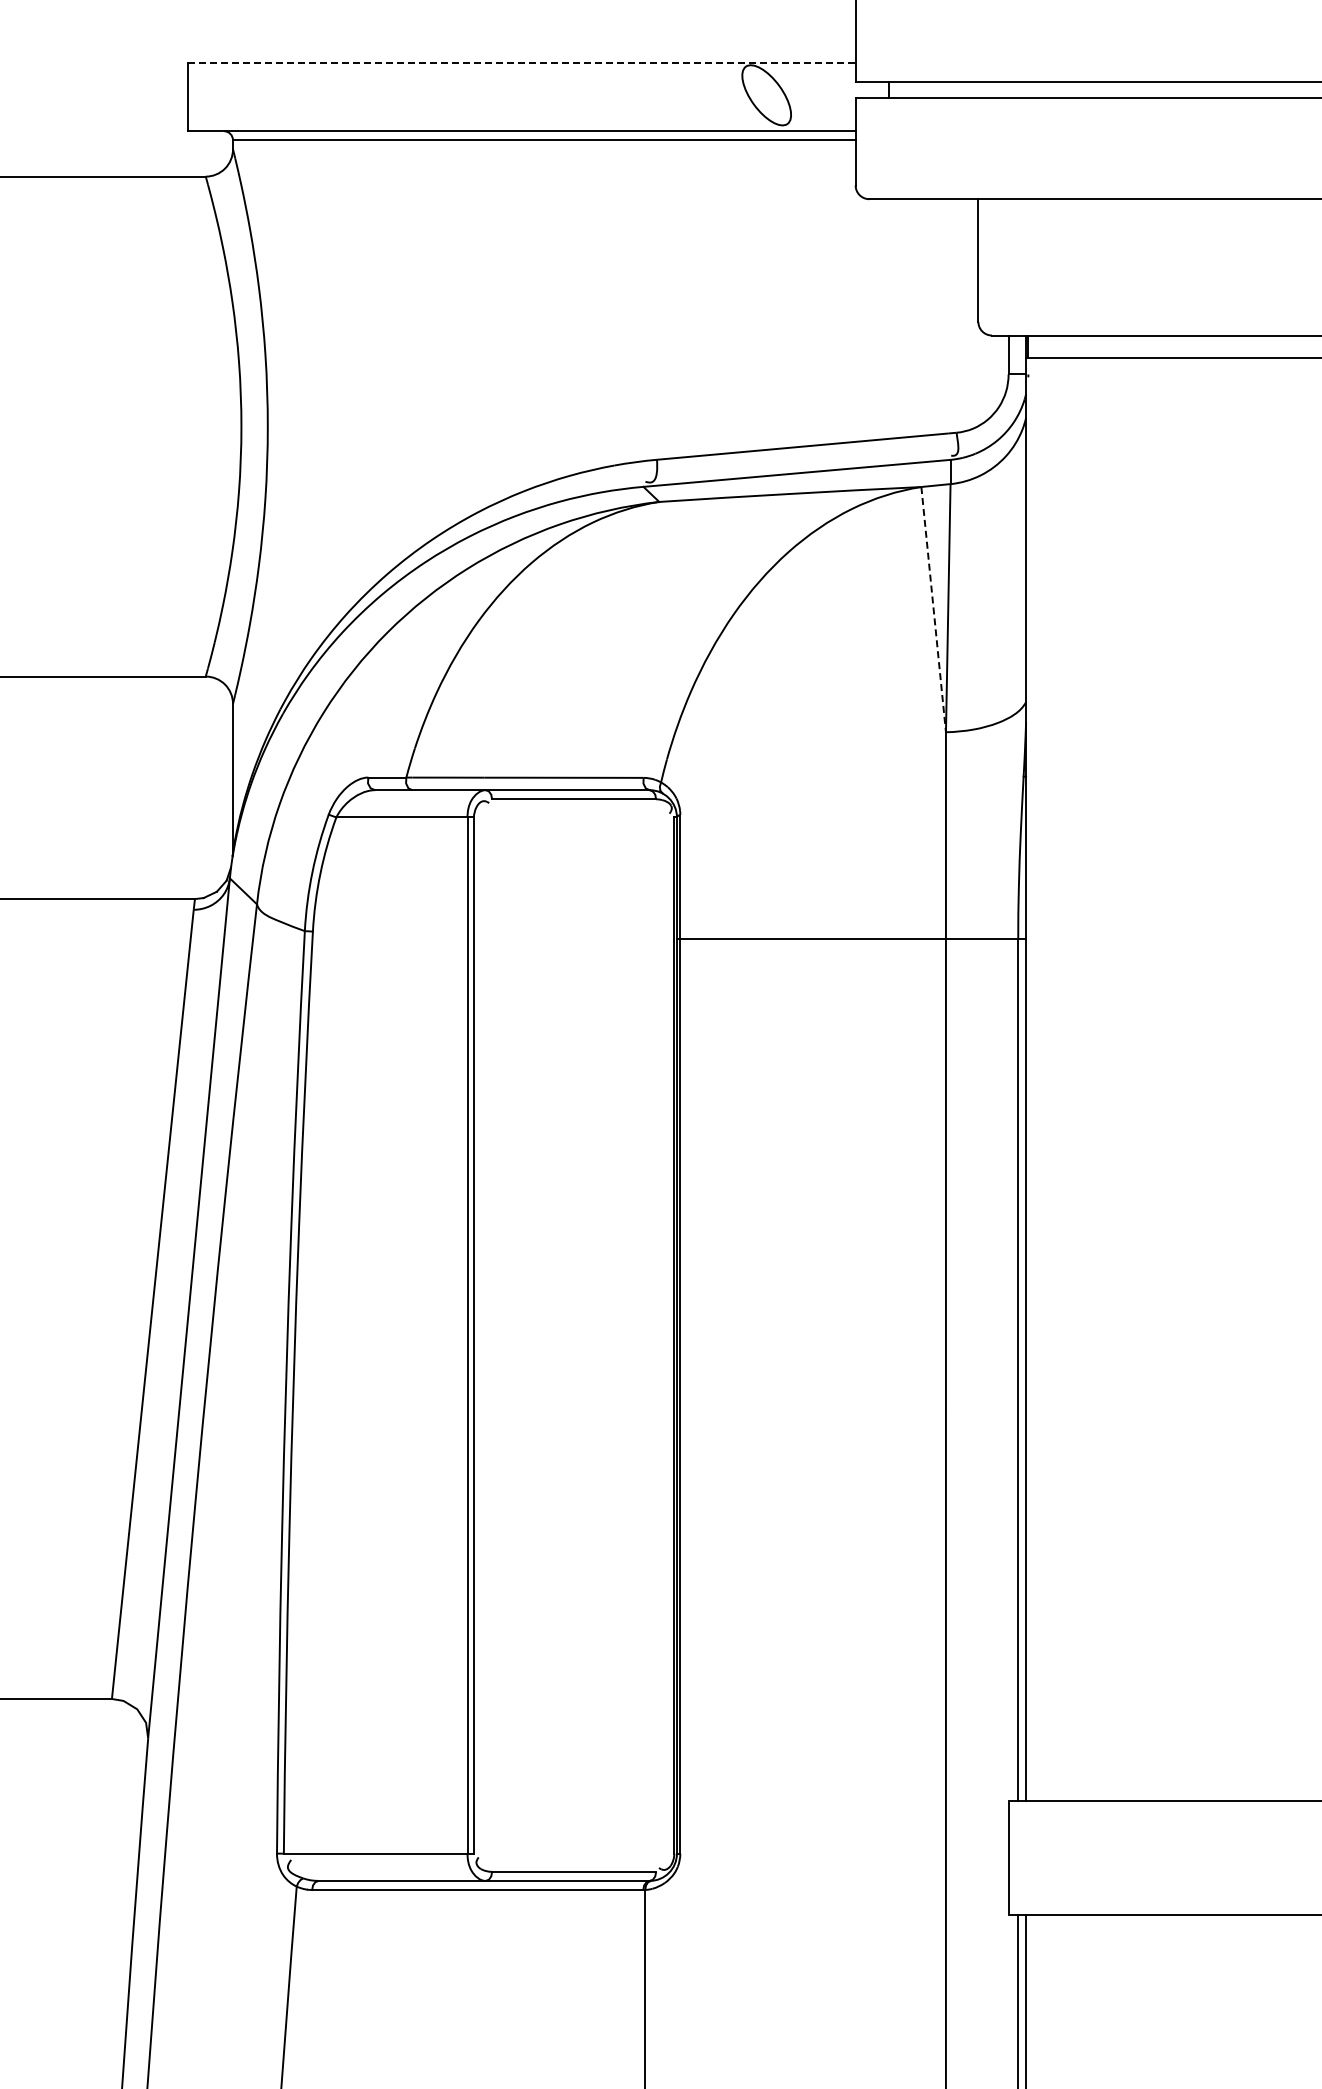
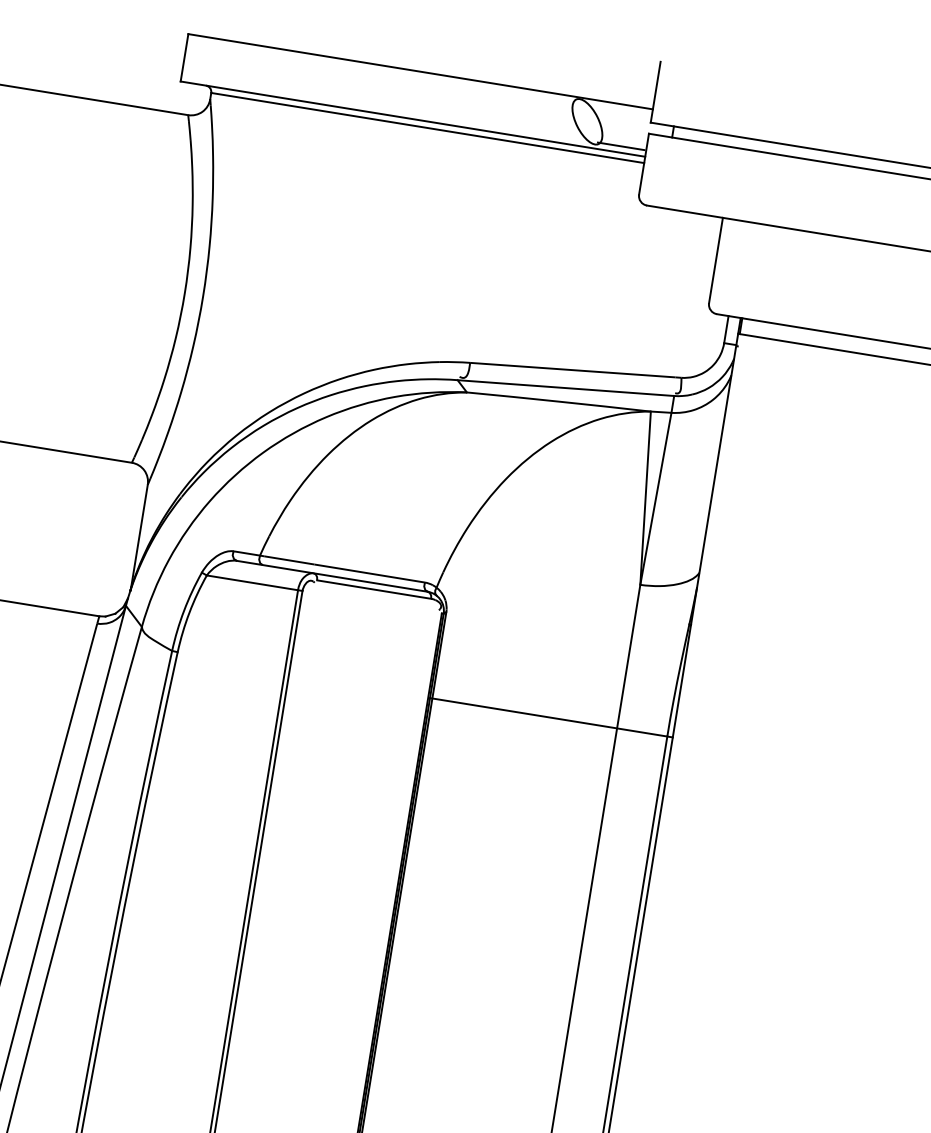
line: (522, 63) -> (421, 72), dashed -> solid
line: (819, 122) -> (621, 146), added
line: (933, 610) -> (645, 498), dashed -> solid

